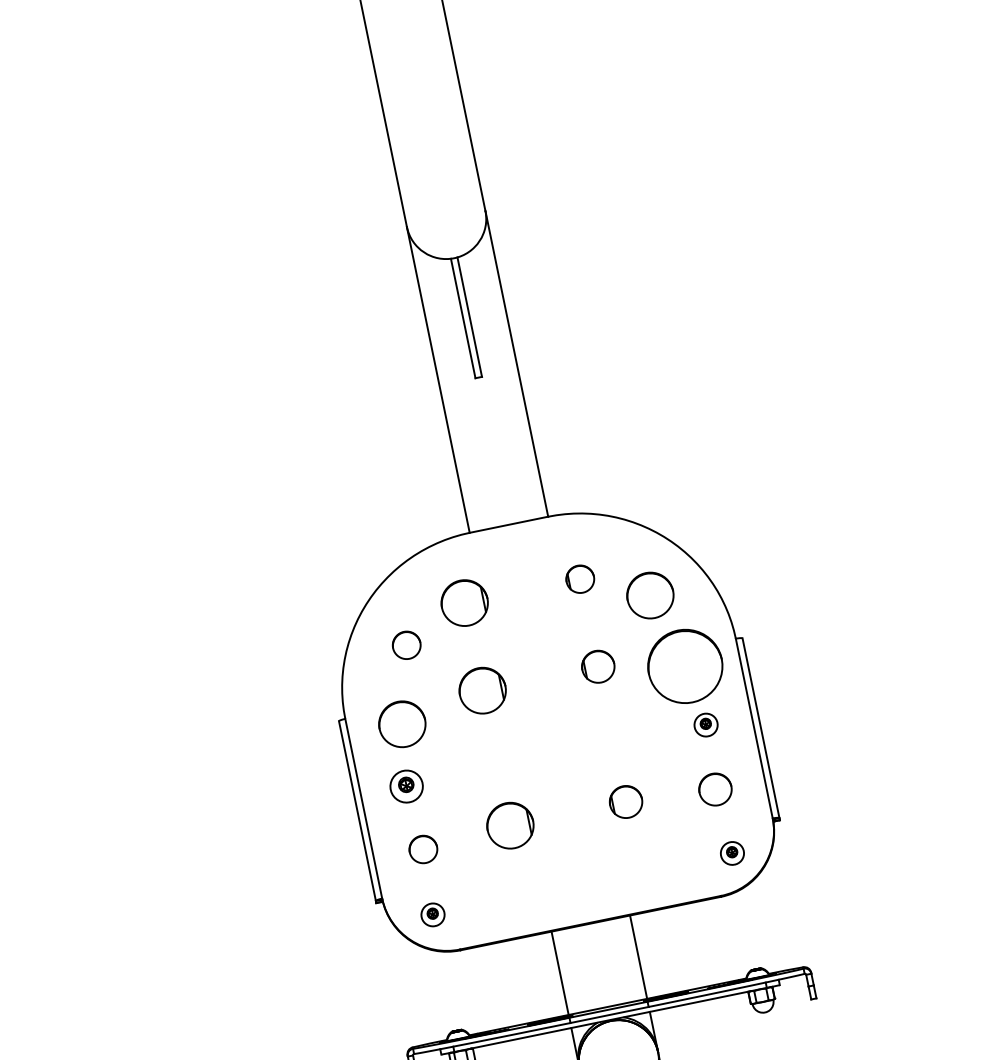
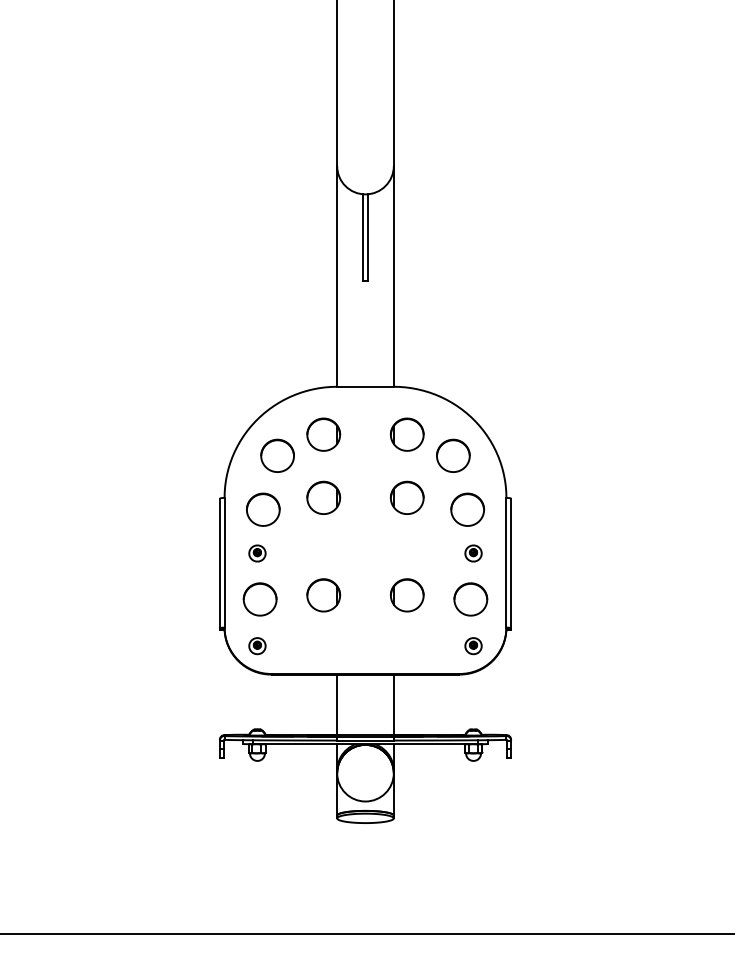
part: (579, 579) -> (406, 434), size x1.67
part: (406, 645) -> (277, 455), size x1.67
part: (685, 665) -> (467, 509), size x0.62
part: (597, 666) -> (406, 497), size x1.43
part: (406, 786) -> (257, 553), size x0.71
part: (714, 789) -> (470, 599), size x1.43
part: (625, 802) -> (406, 595), size x1.43
part: (422, 849) -> (259, 599), size x1.67

